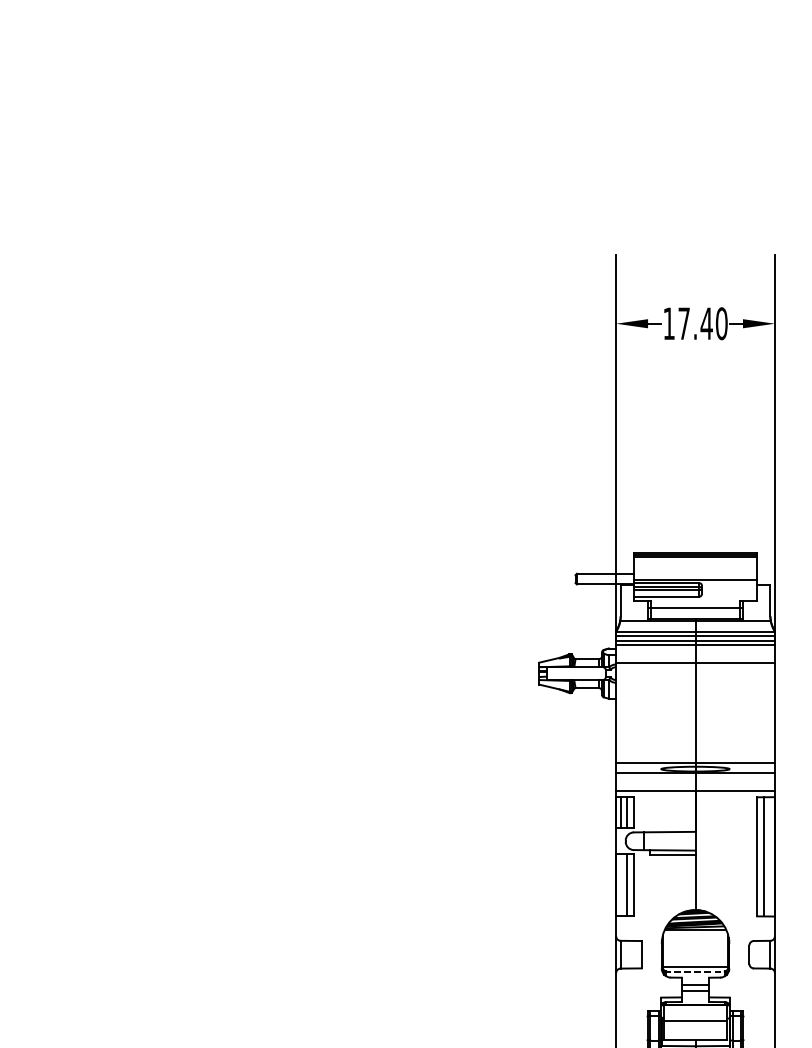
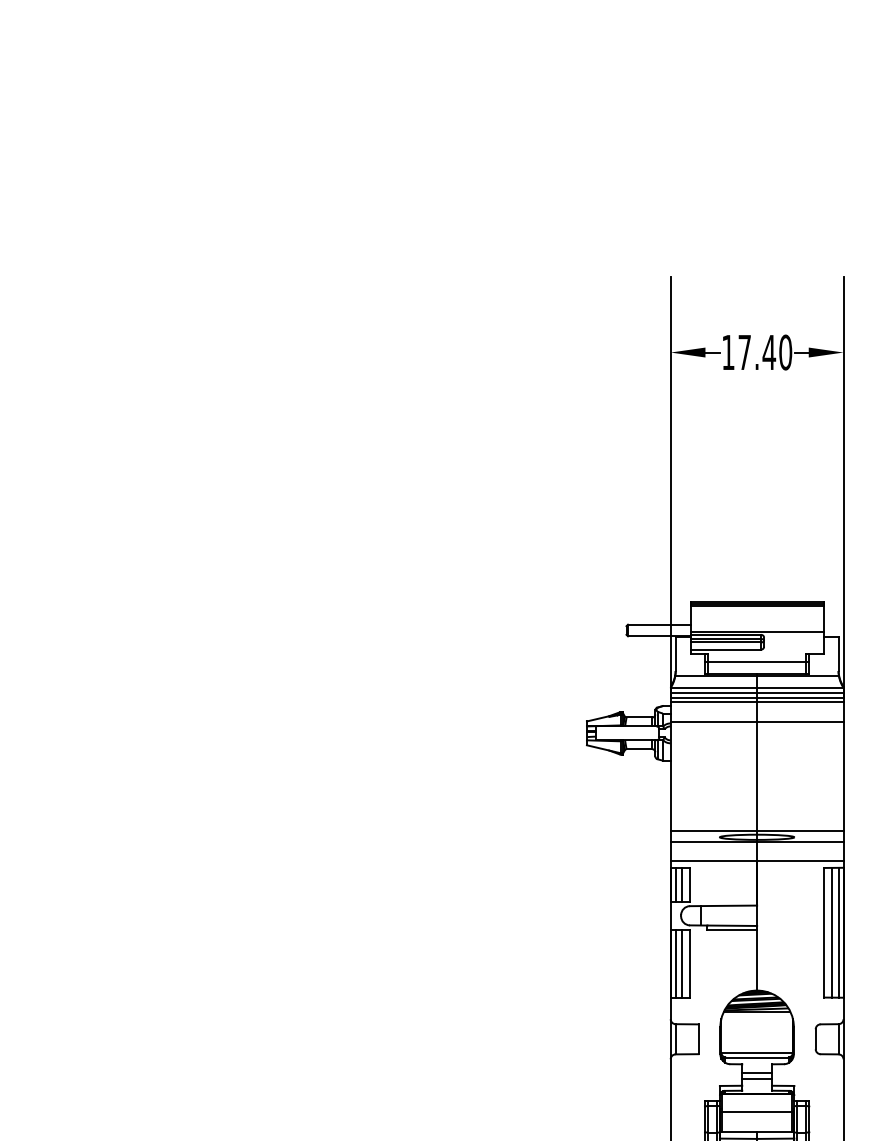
line: (770, 856) -> (838, 932), added
line: (620, 885) -> (675, 963), added
line: (695, 971) -> (757, 1057), dashed -> solid

